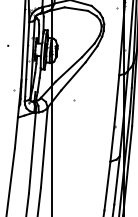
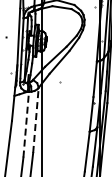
line: (43, 147) -> (35, 120), solid -> dashed
line: (32, 152) -> (26, 124), solid -> dashed

